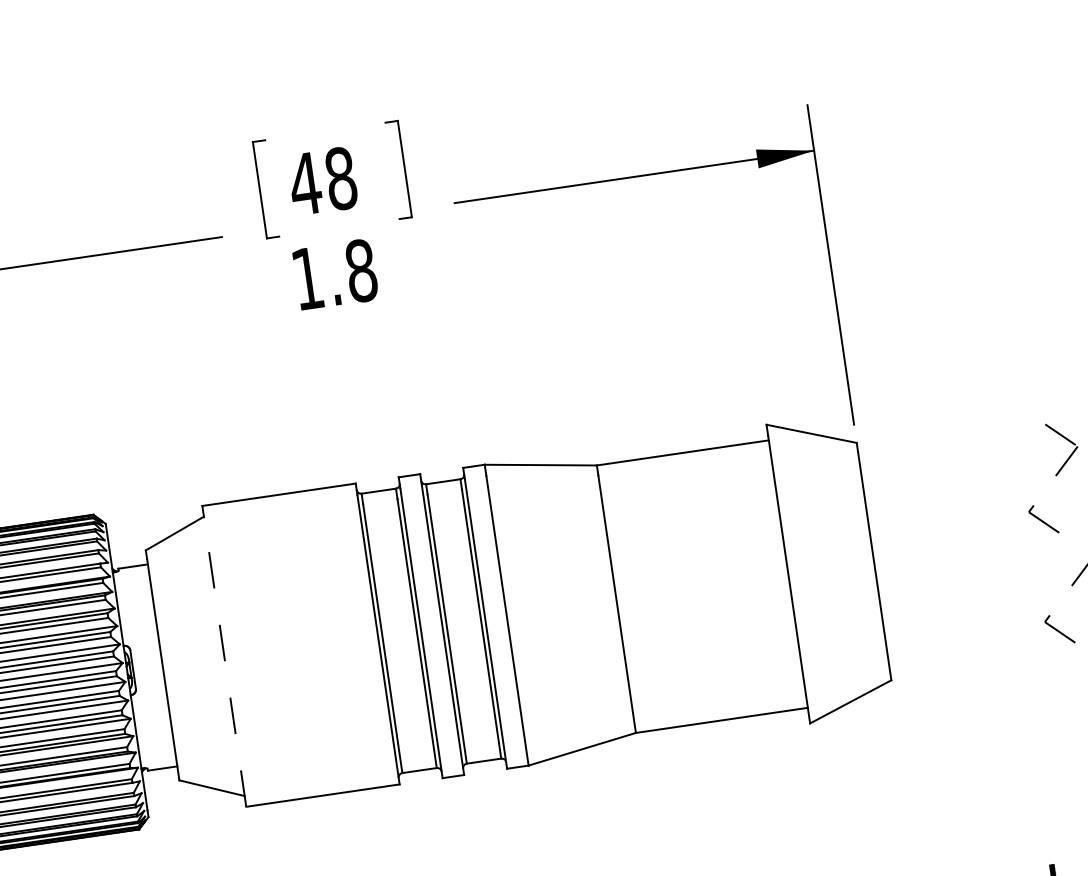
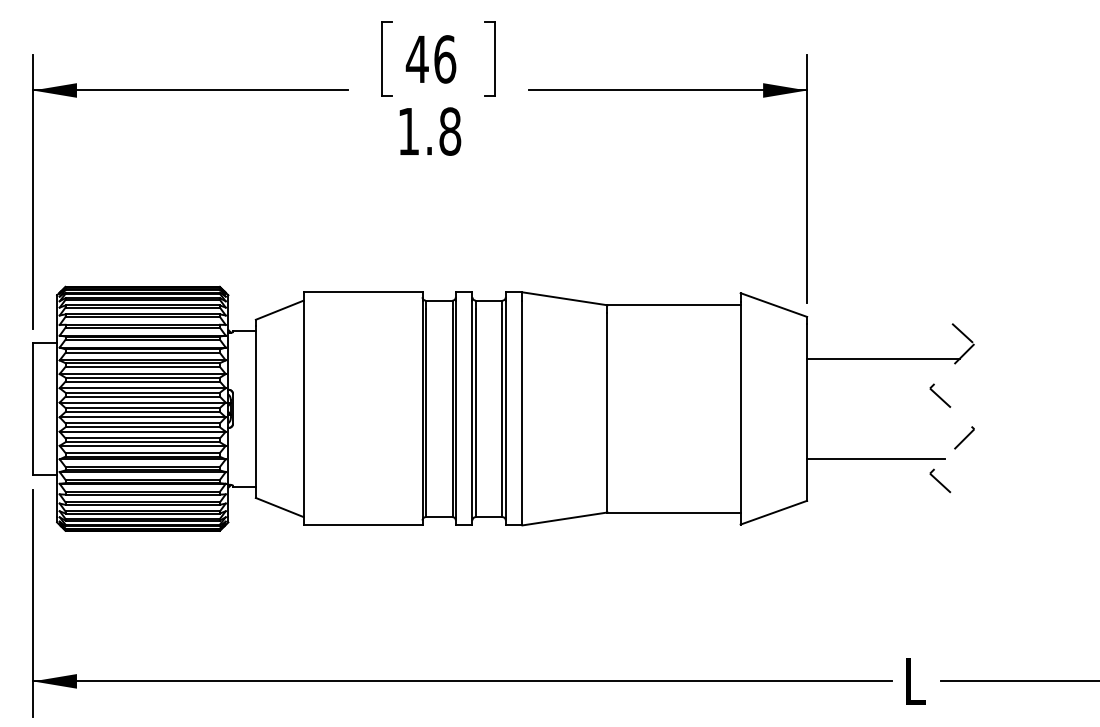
text: (341, 178) -> (445, 59), 48 -> 46
line: (963, 482) -> (883, 358), added
line: (971, 612) -> (875, 458), added
line: (224, 661) -> (303, 412), dashed -> solid

